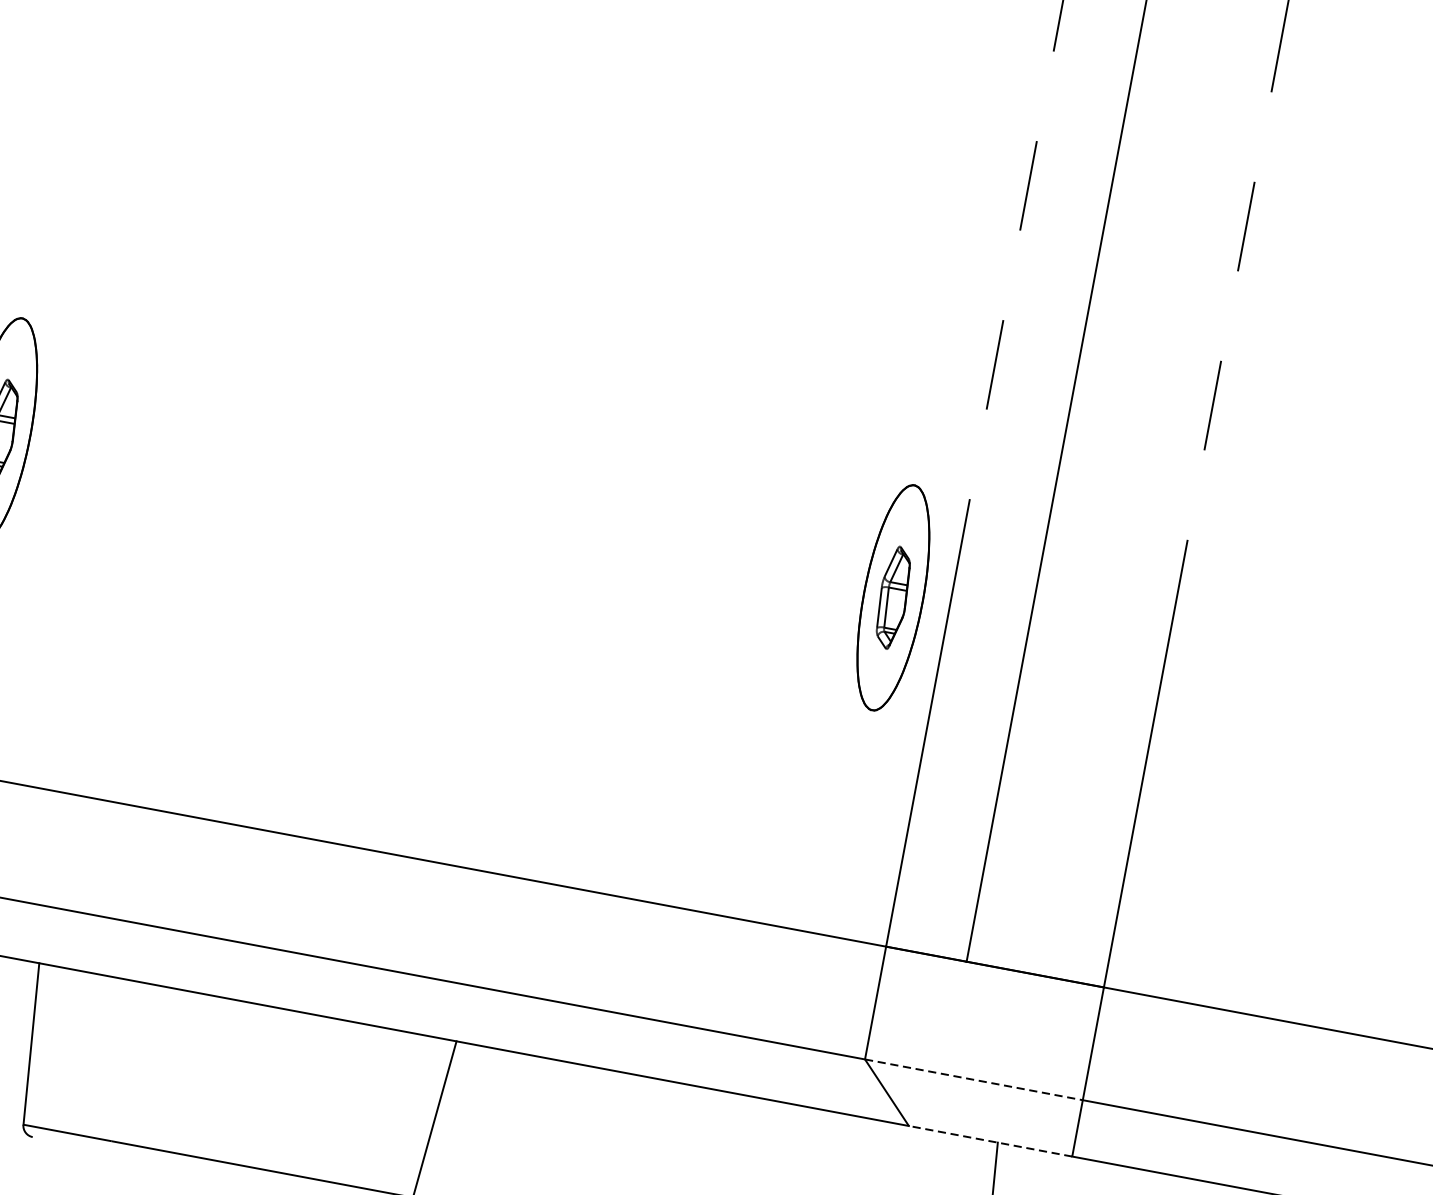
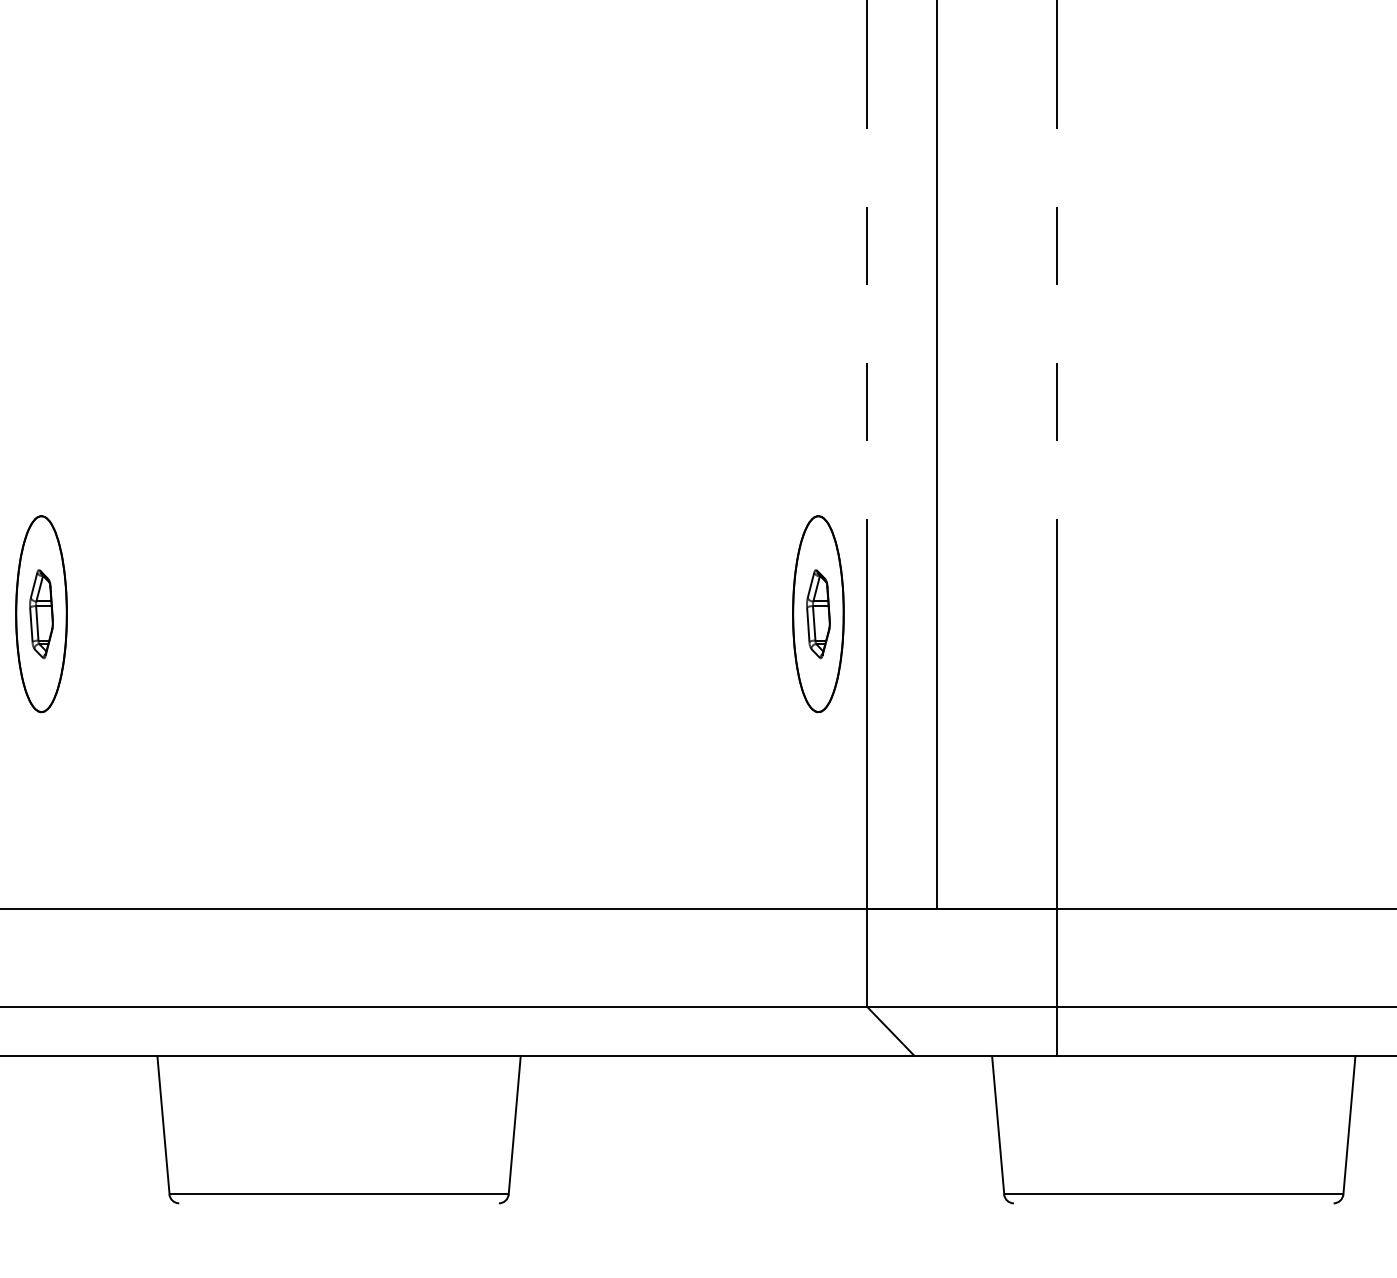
line: (974, 1079) -> (962, 1006), dashed -> solid
line: (990, 1141) -> (985, 1056), dashed -> solid

